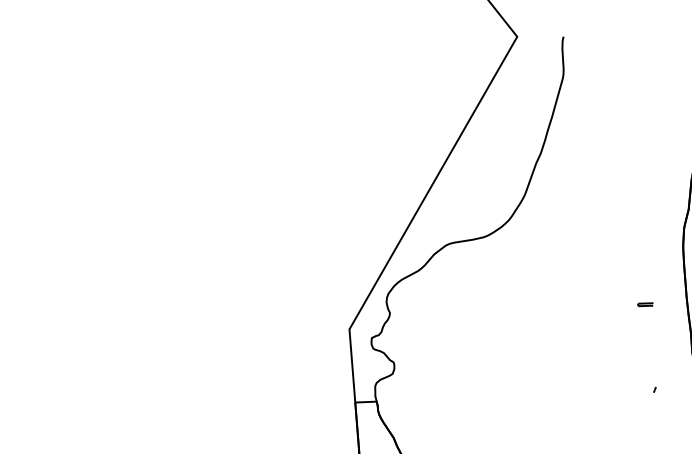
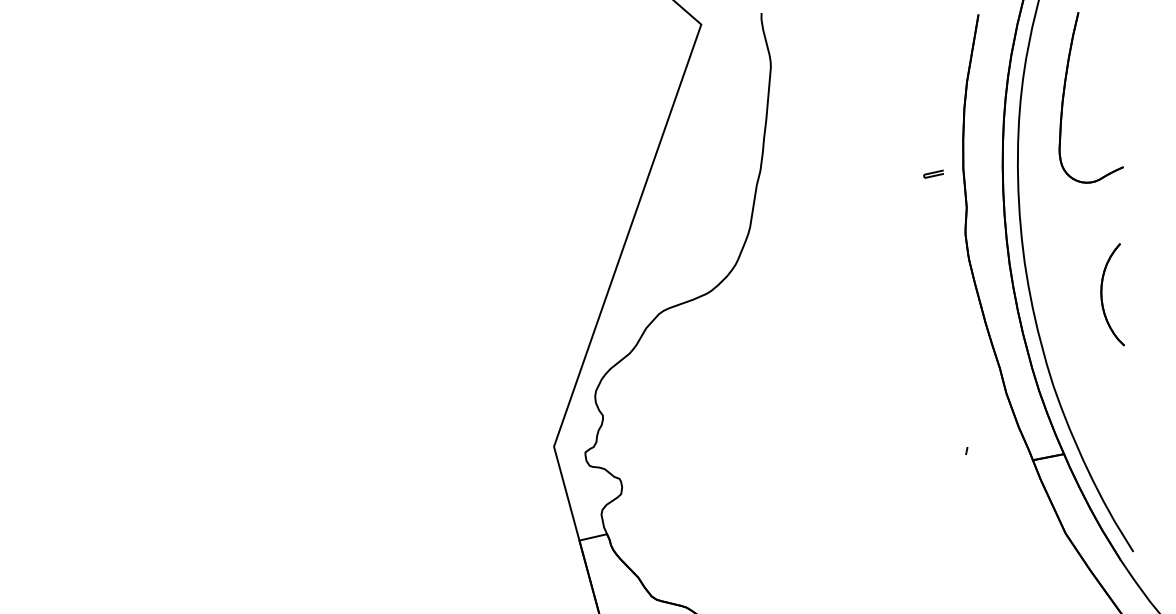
line: (645, 304) -> (933, 173), moved

